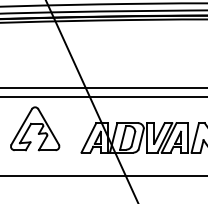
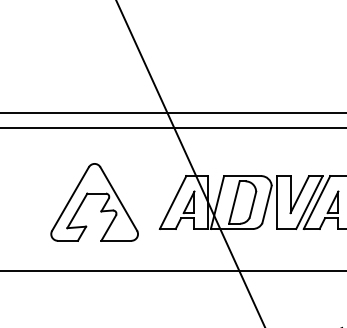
part: (35, 128) -> (95, 201), moved

